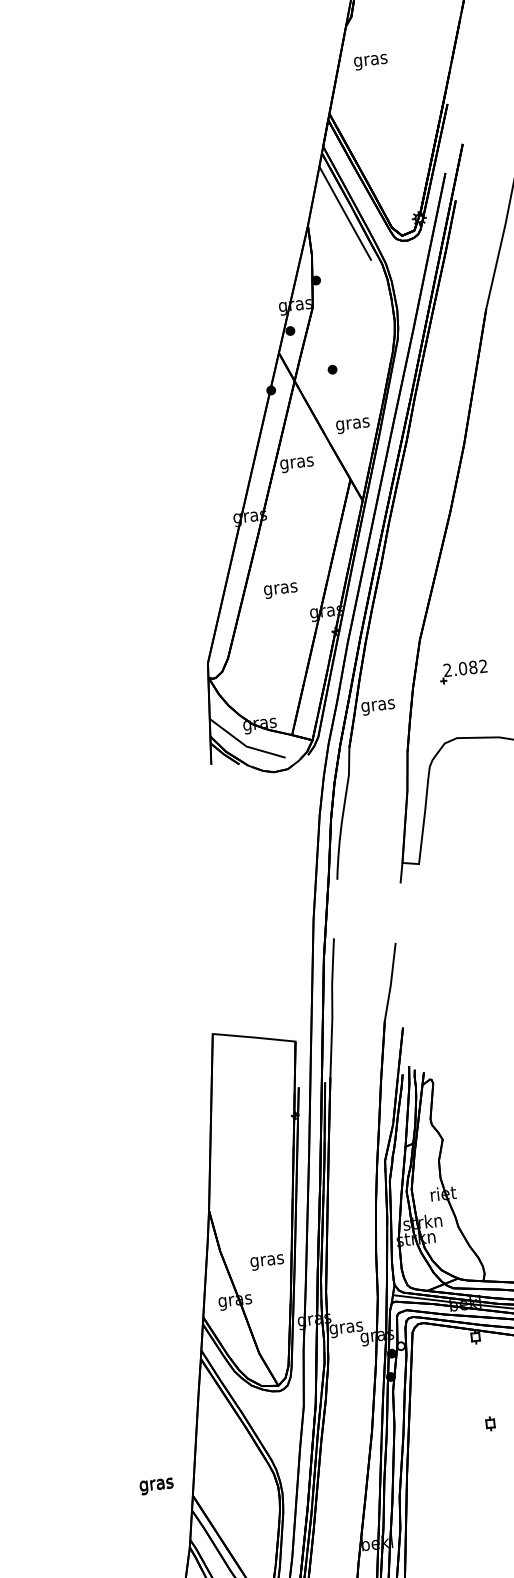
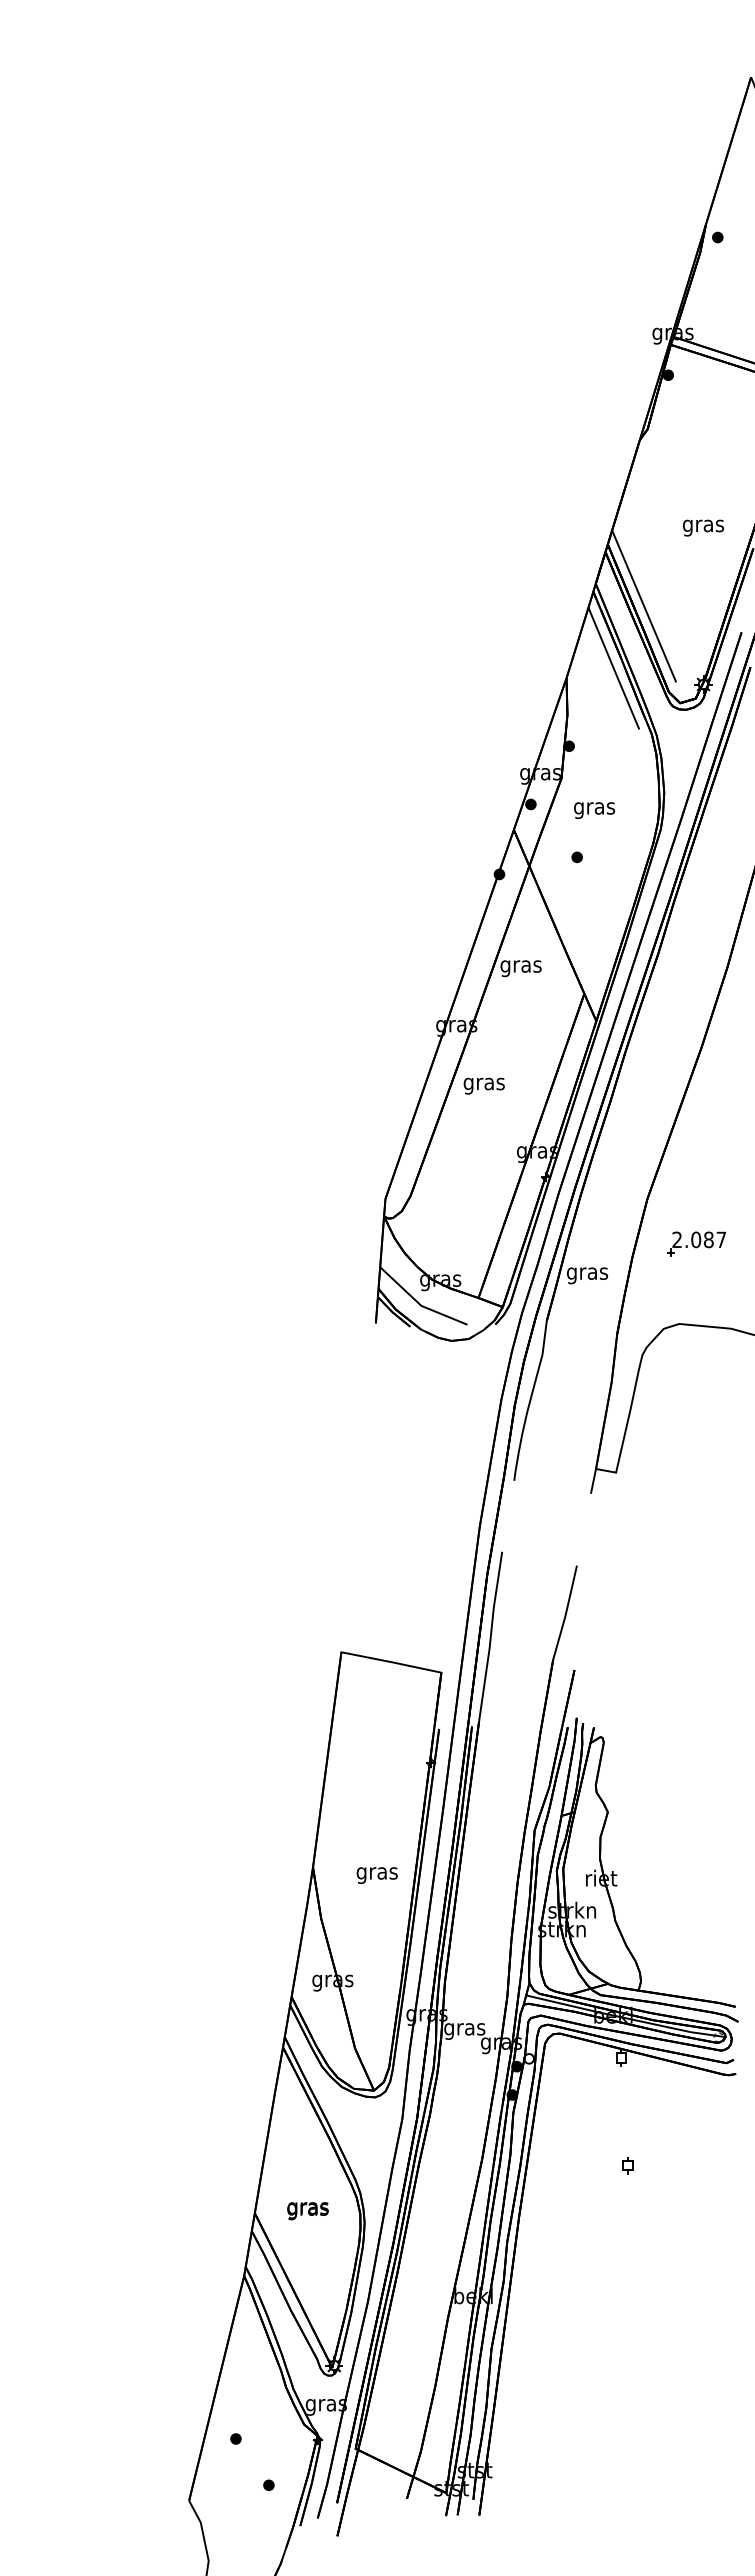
text: (370, 61) -> (703, 527), moved
line: (363, 159) -> (643, 605), added
text: (352, 425) -> (594, 810), moved
text: (280, 590) -> (483, 1085), moved
text: (483, 666) -> (721, 1239), 2.082 -> 2.087
text: (266, 1262) -> (376, 1875), moved
text: (156, 1486) -> (307, 2211), moved

